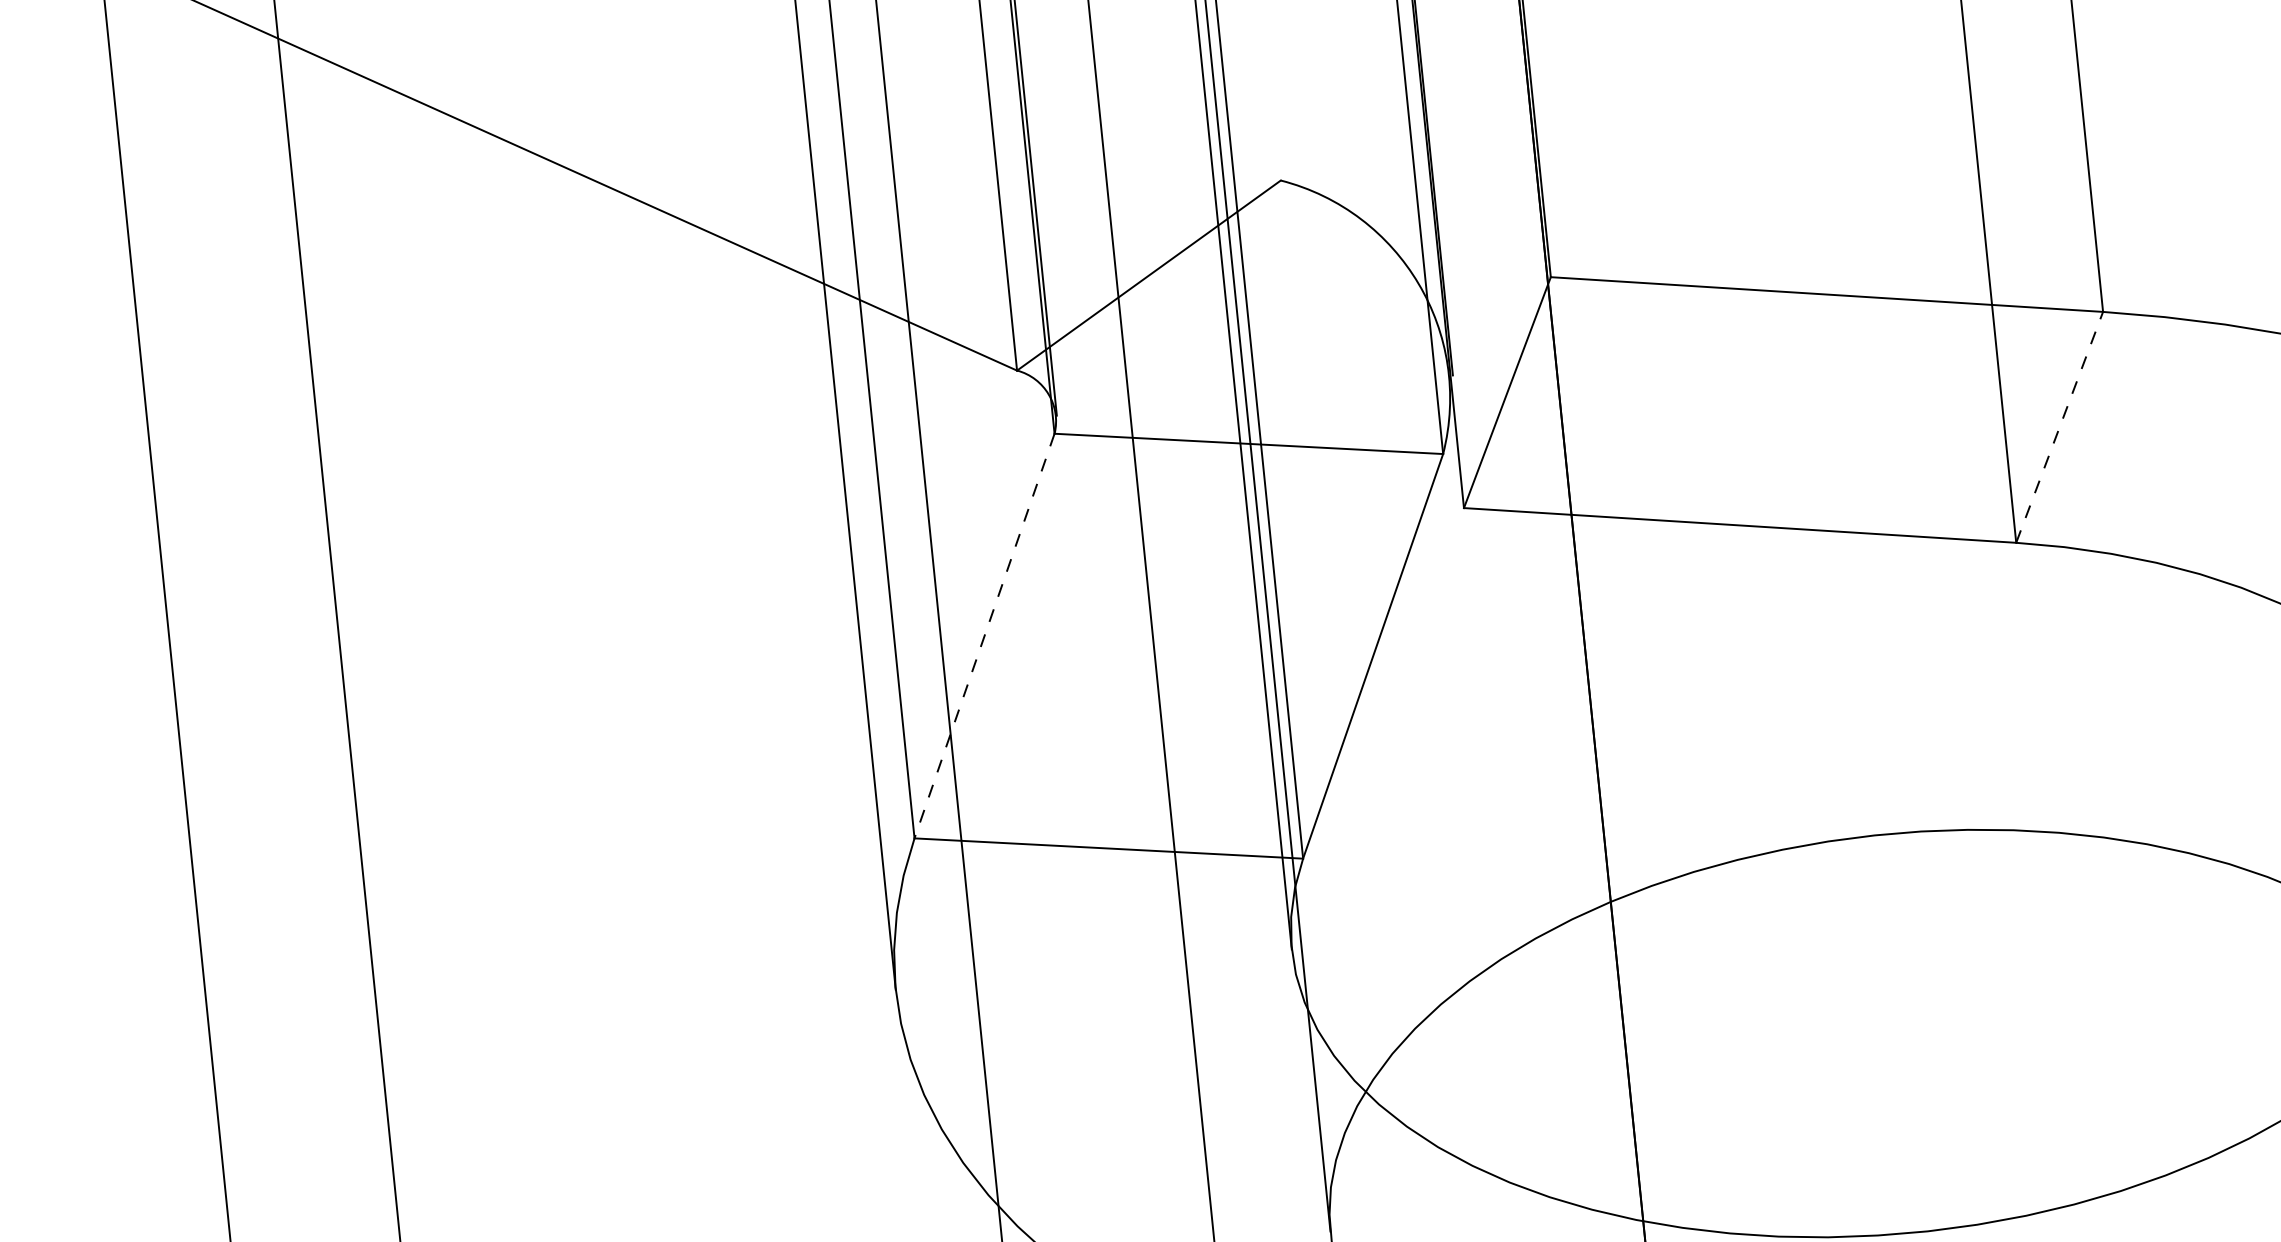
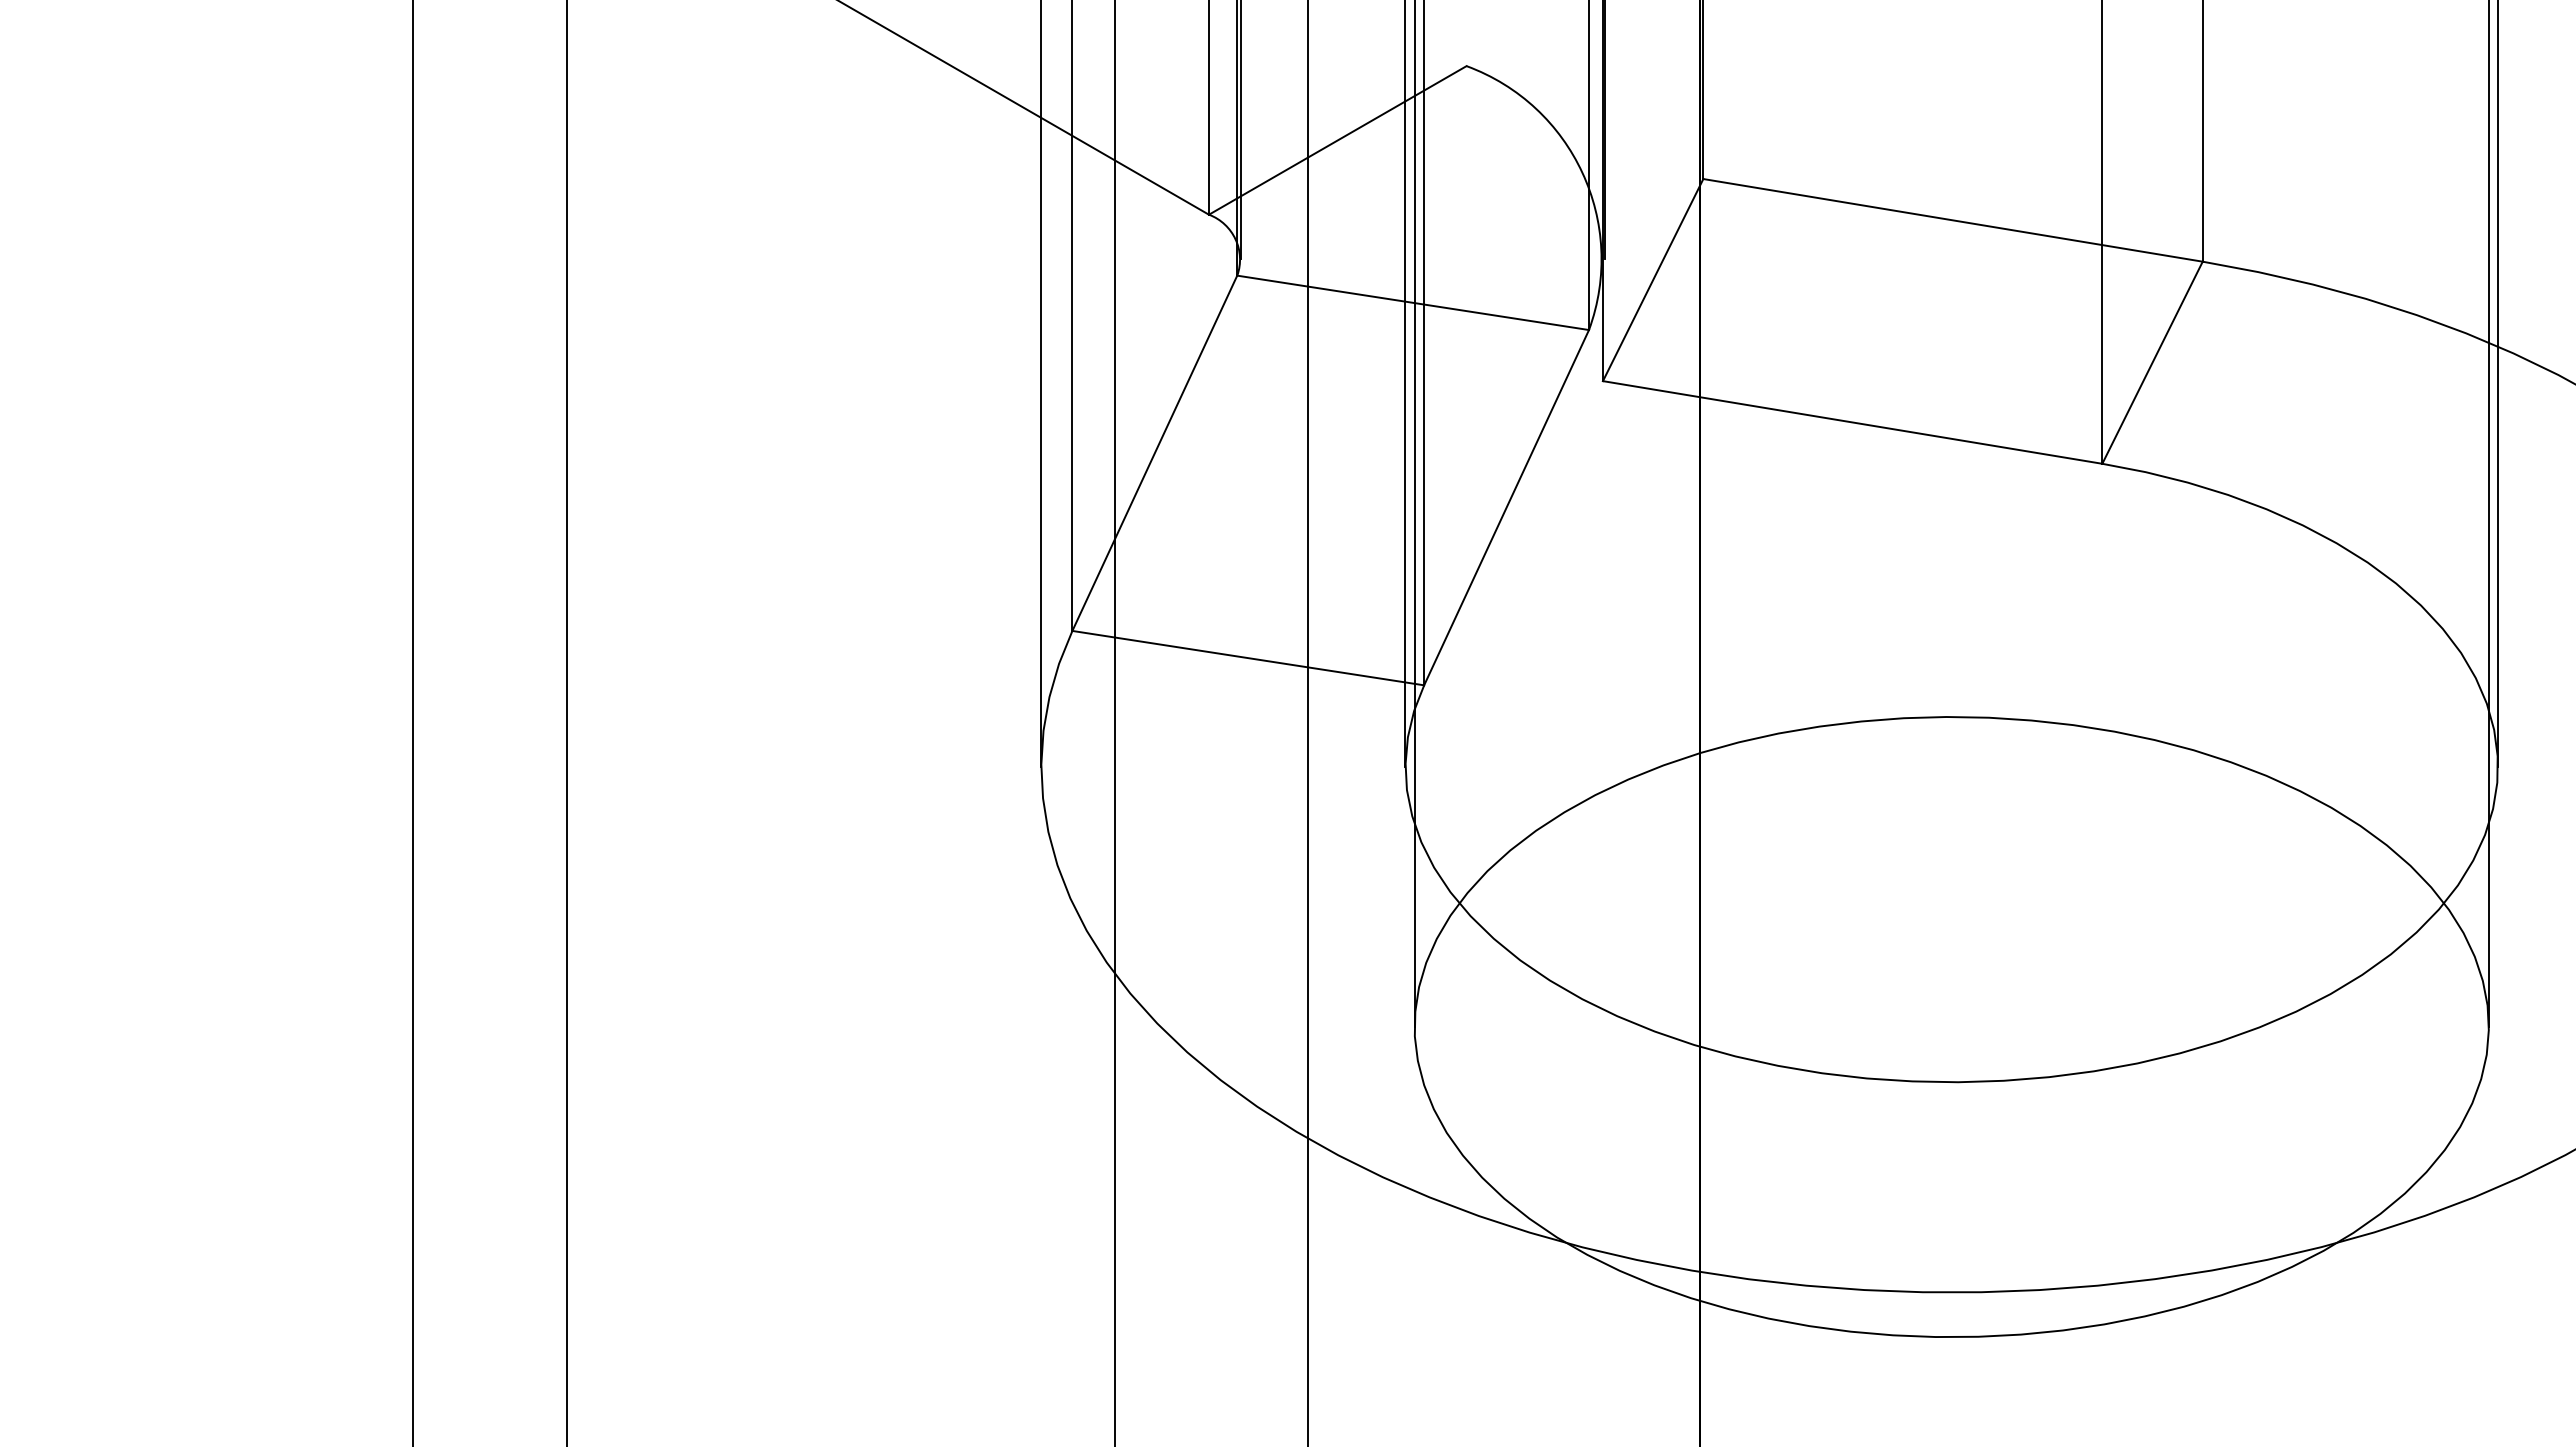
line: (2059, 427) -> (2152, 362), dashed -> solid
line: (984, 636) -> (1154, 453), dashed -> solid

